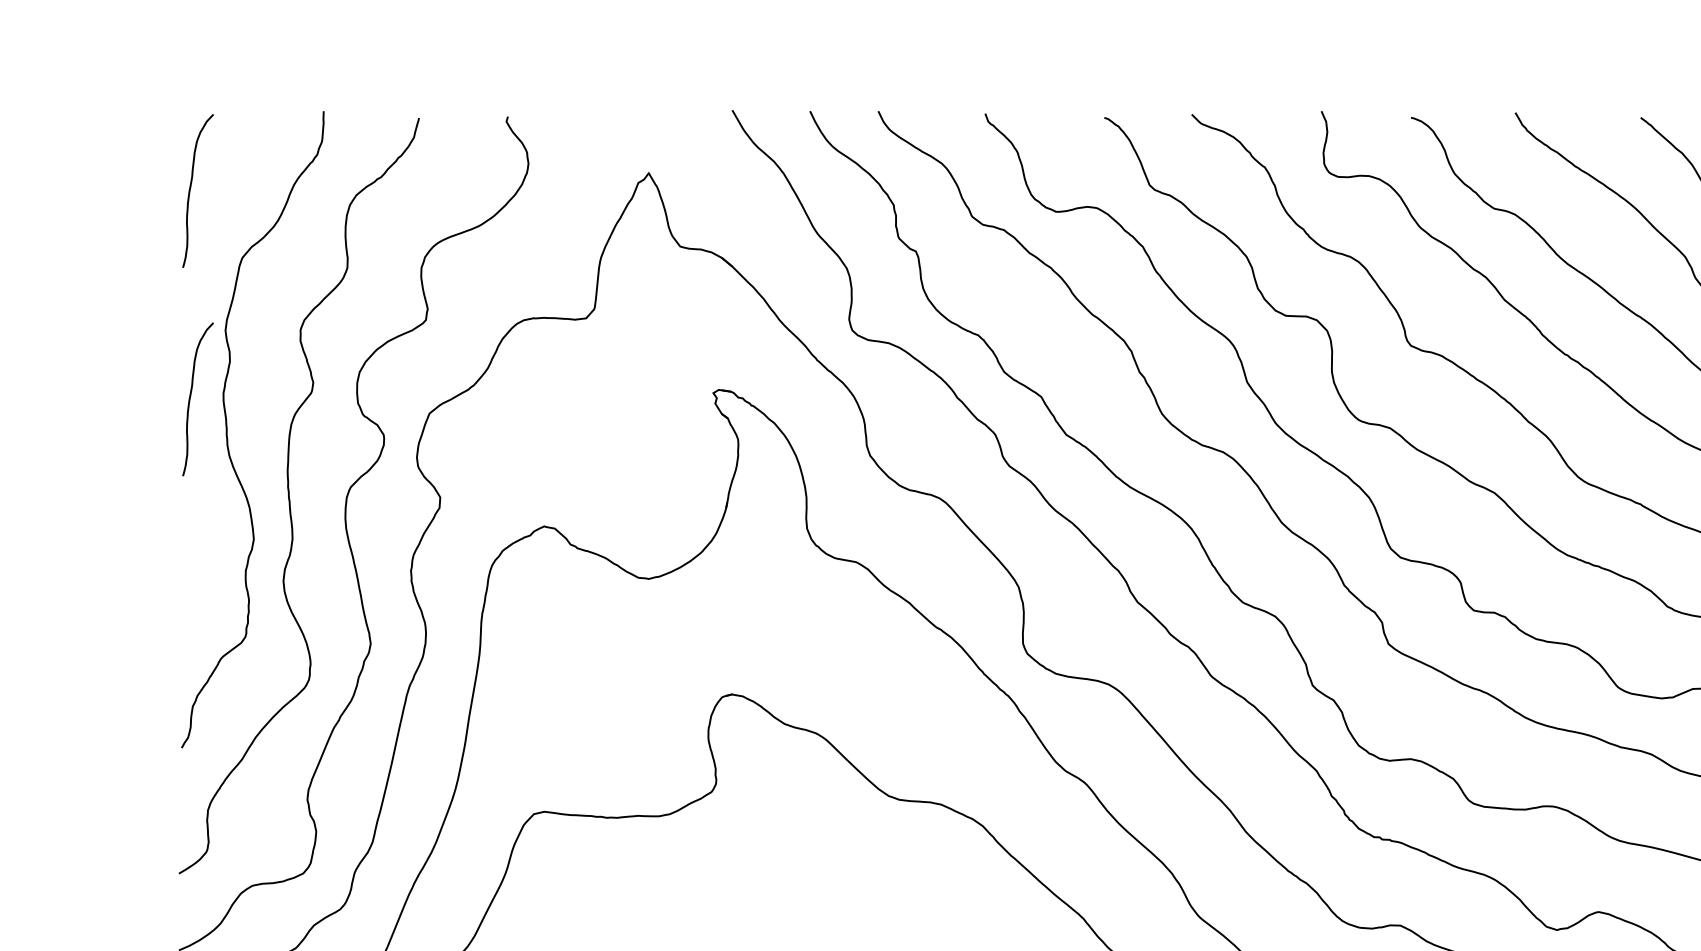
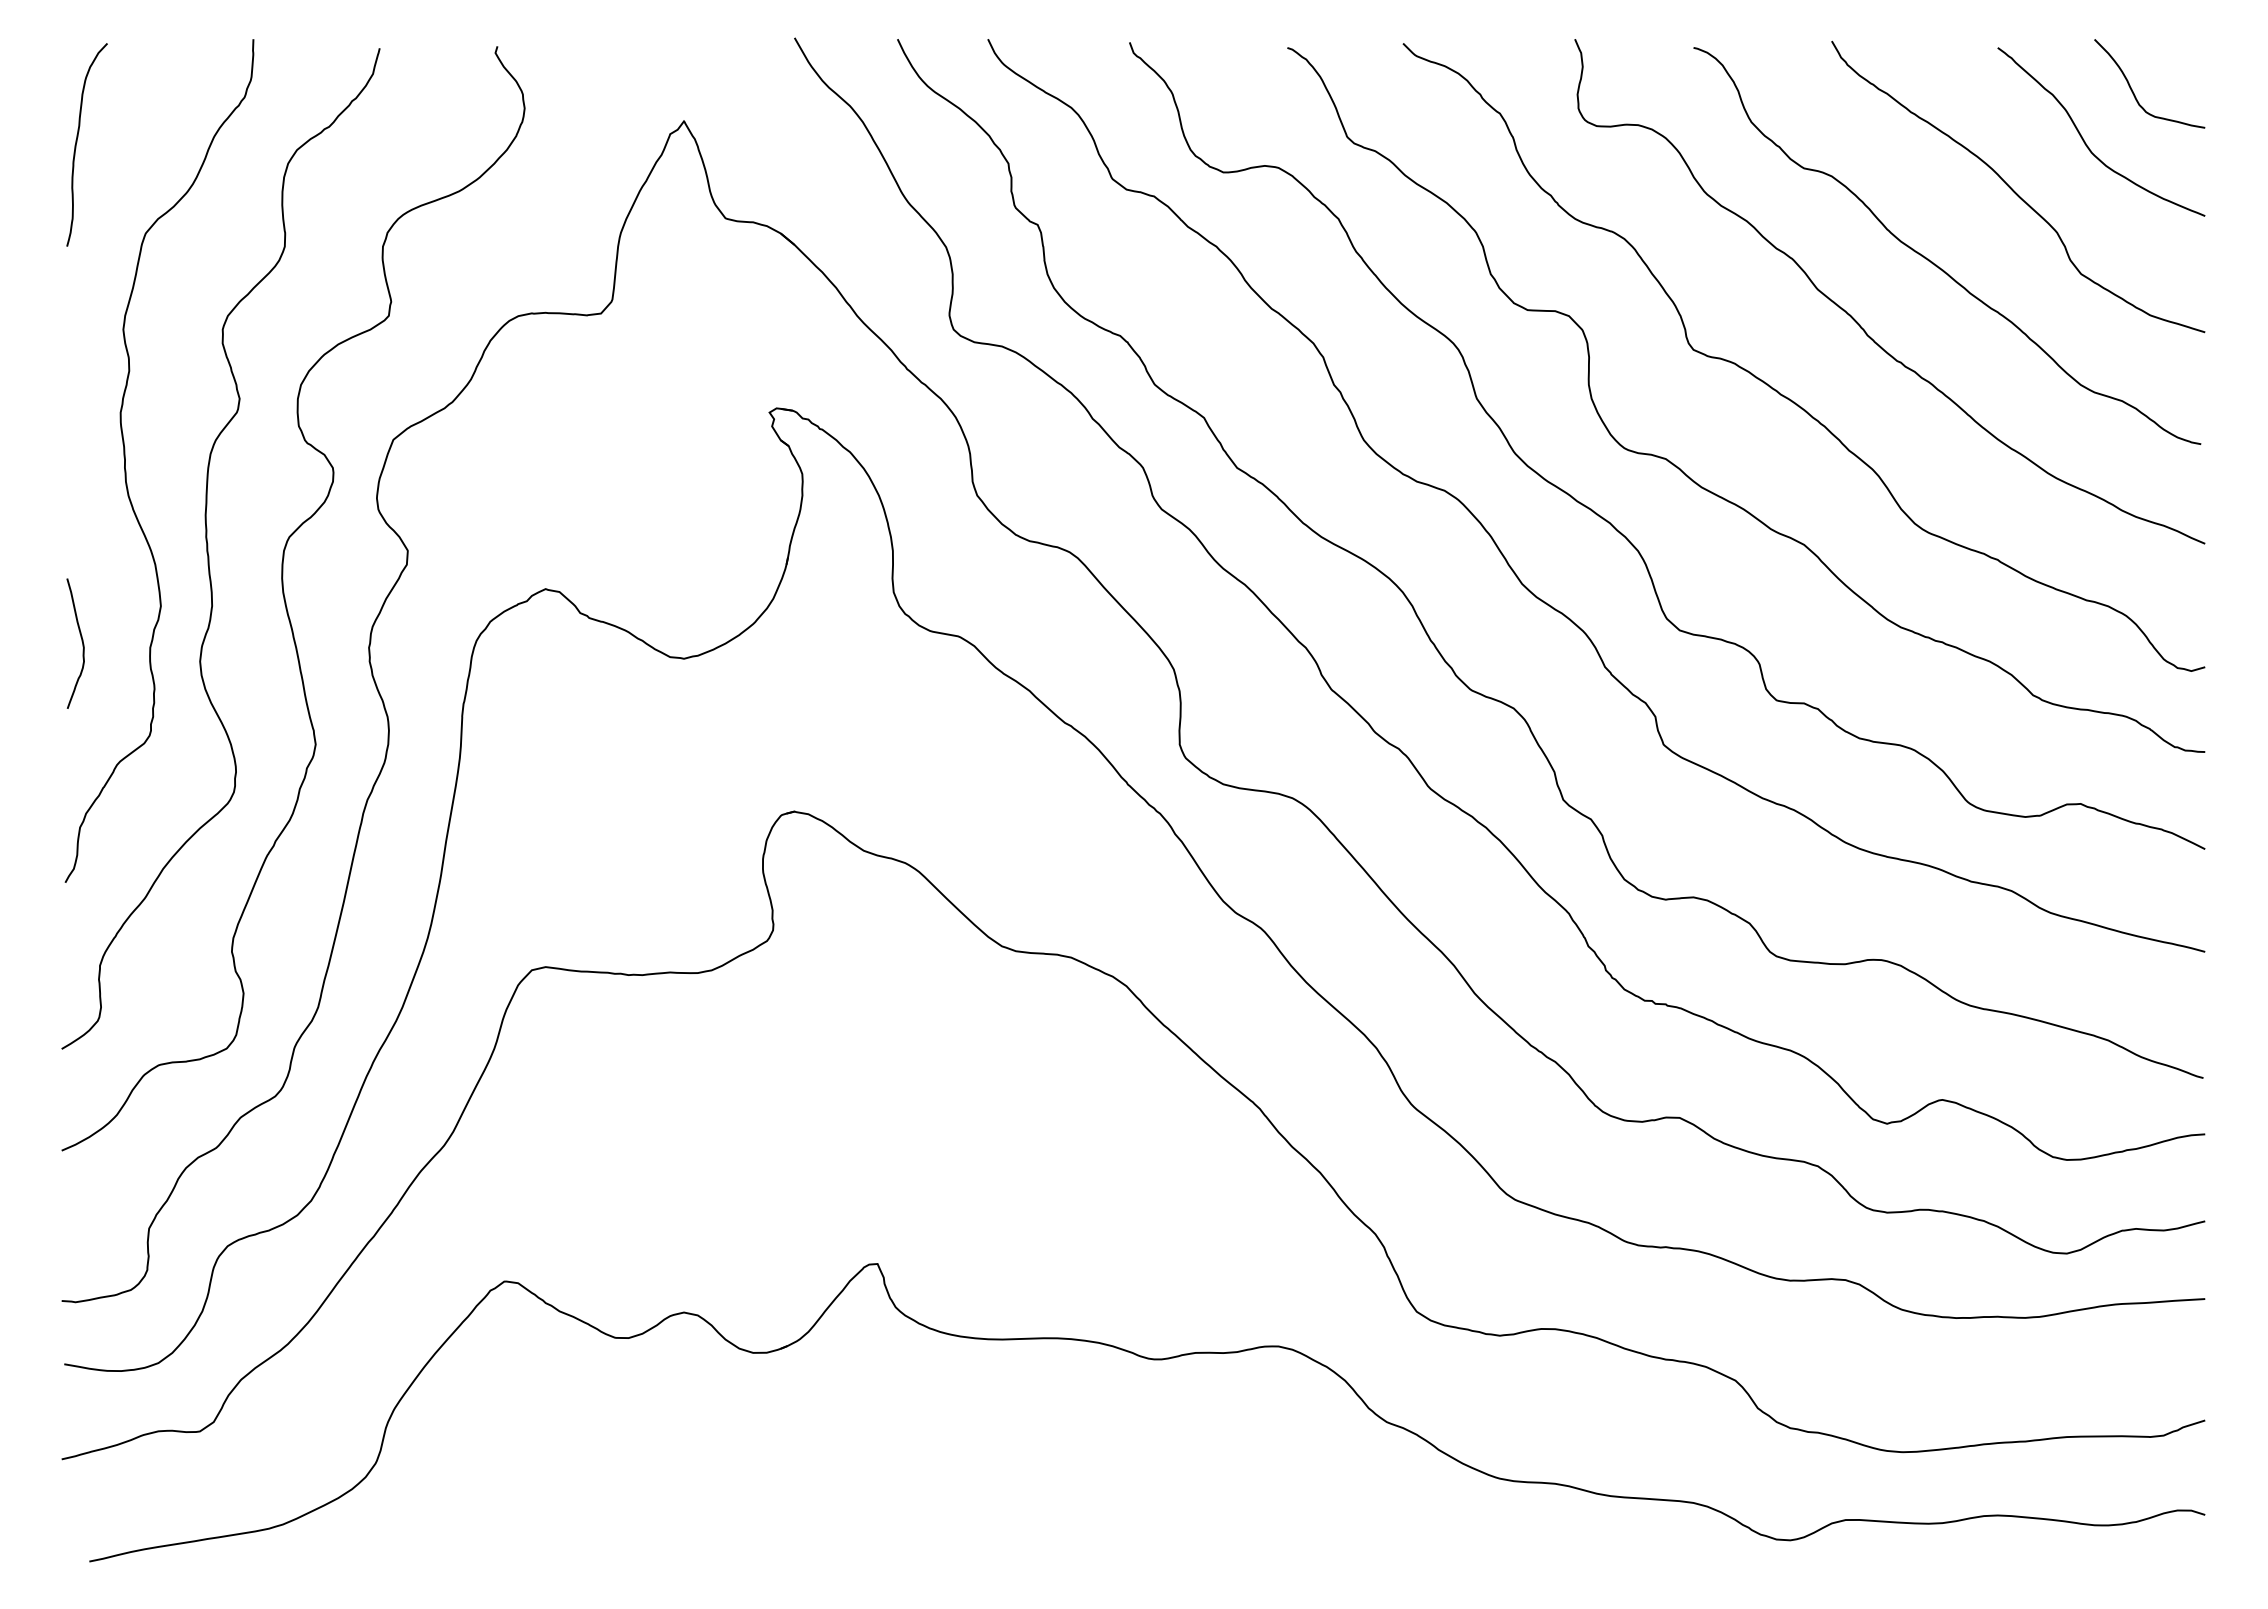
curve: (190, 397) -> (77, 418), removed
curve: (193, 565) -> (81, 641), added

